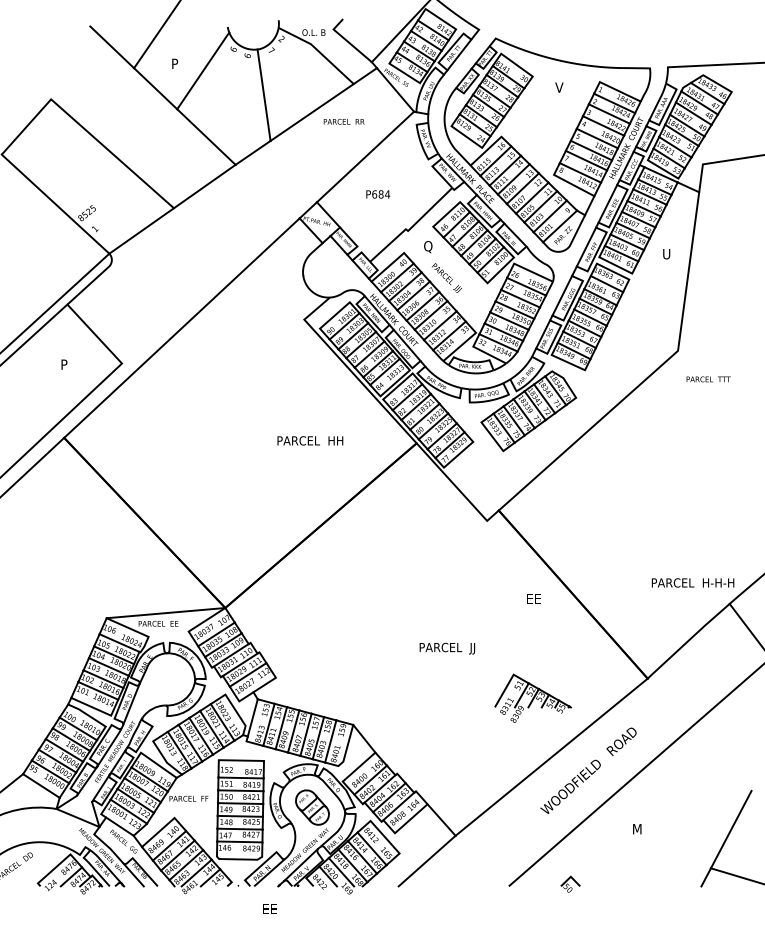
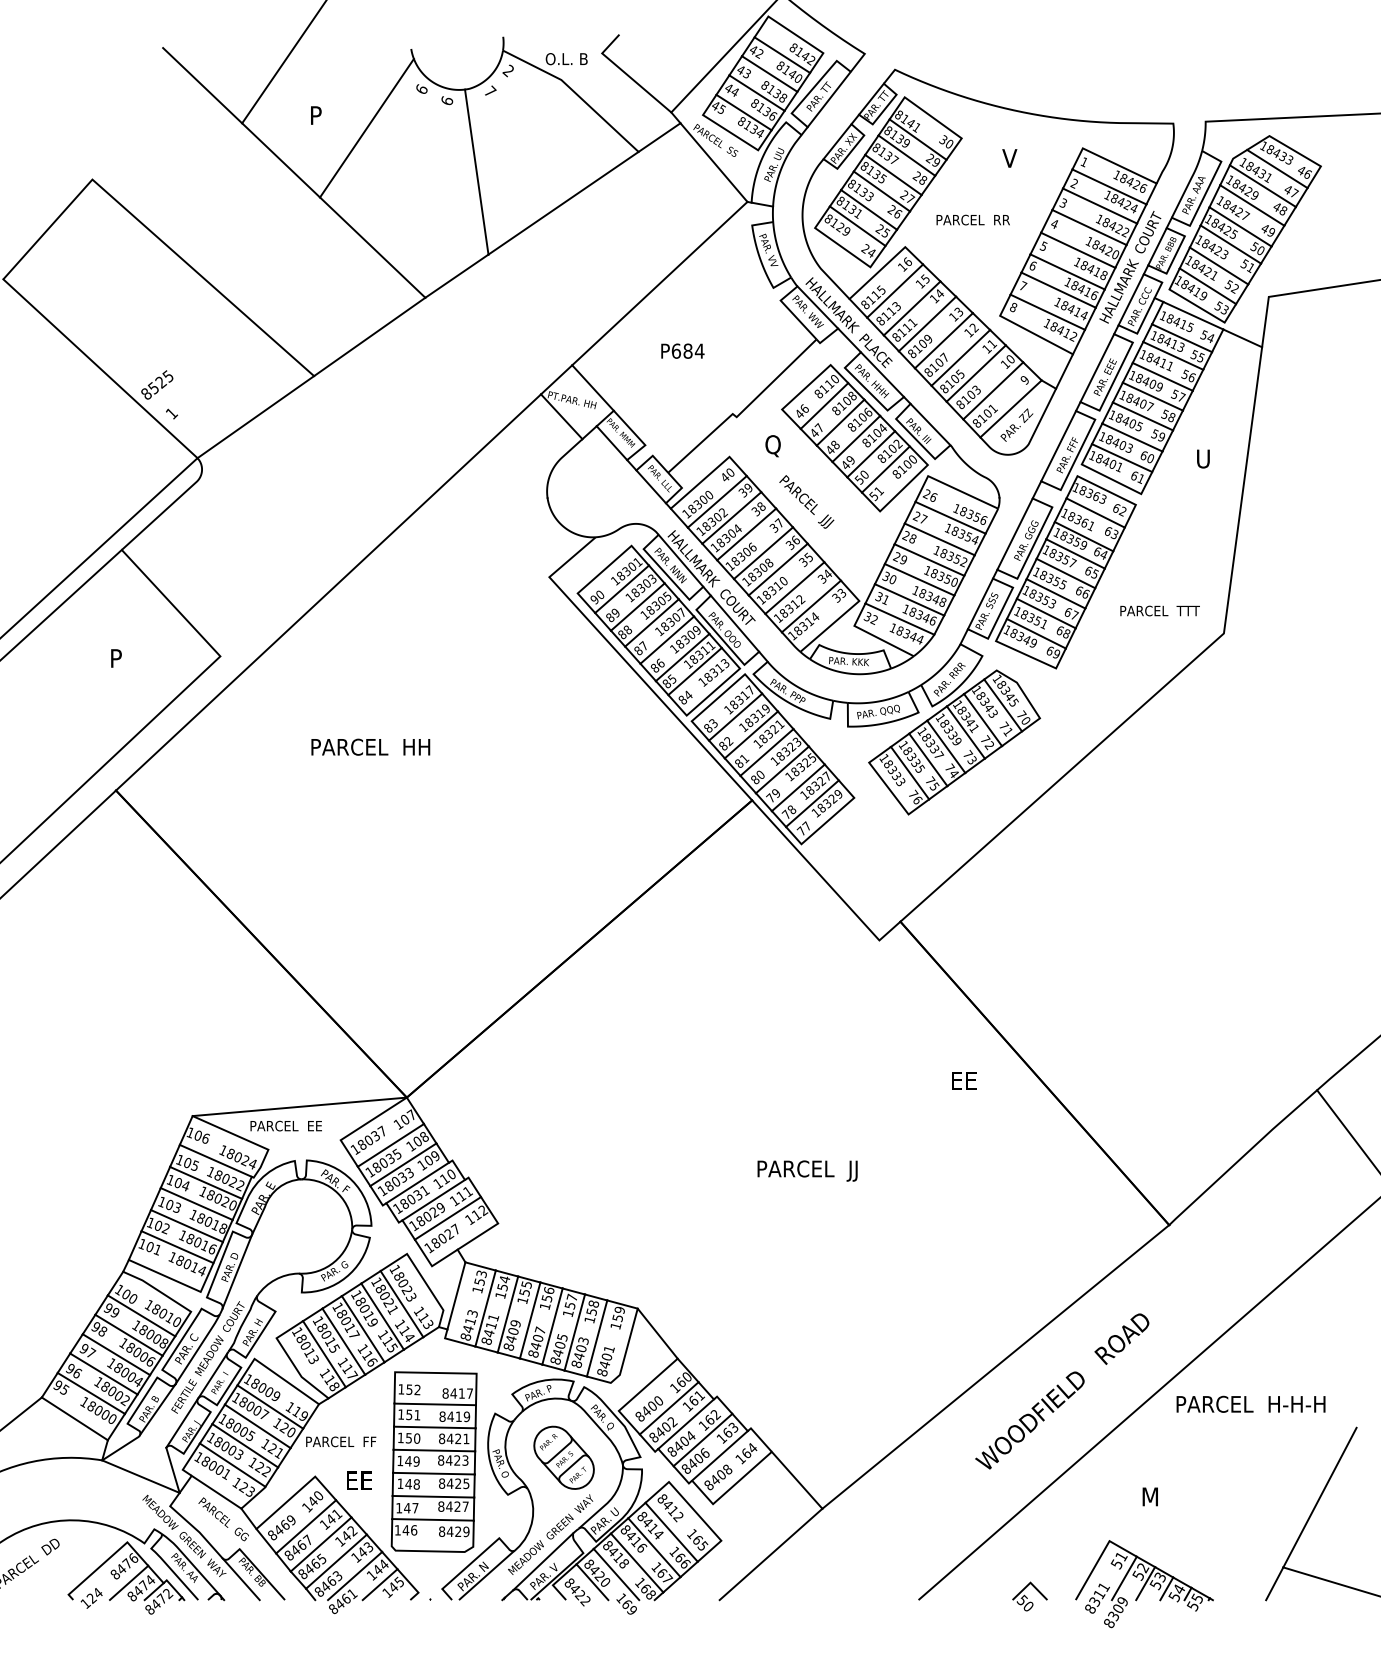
text: (343, 121) -> (972, 219), moved
text: (708, 379) -> (1159, 611), moved
text: (310, 440) -> (371, 746), moved
text: (692, 582) -> (1250, 1403), moved
part: (532, 697) -> (1143, 1582), moved
text: (269, 908) -> (358, 1479), moved

